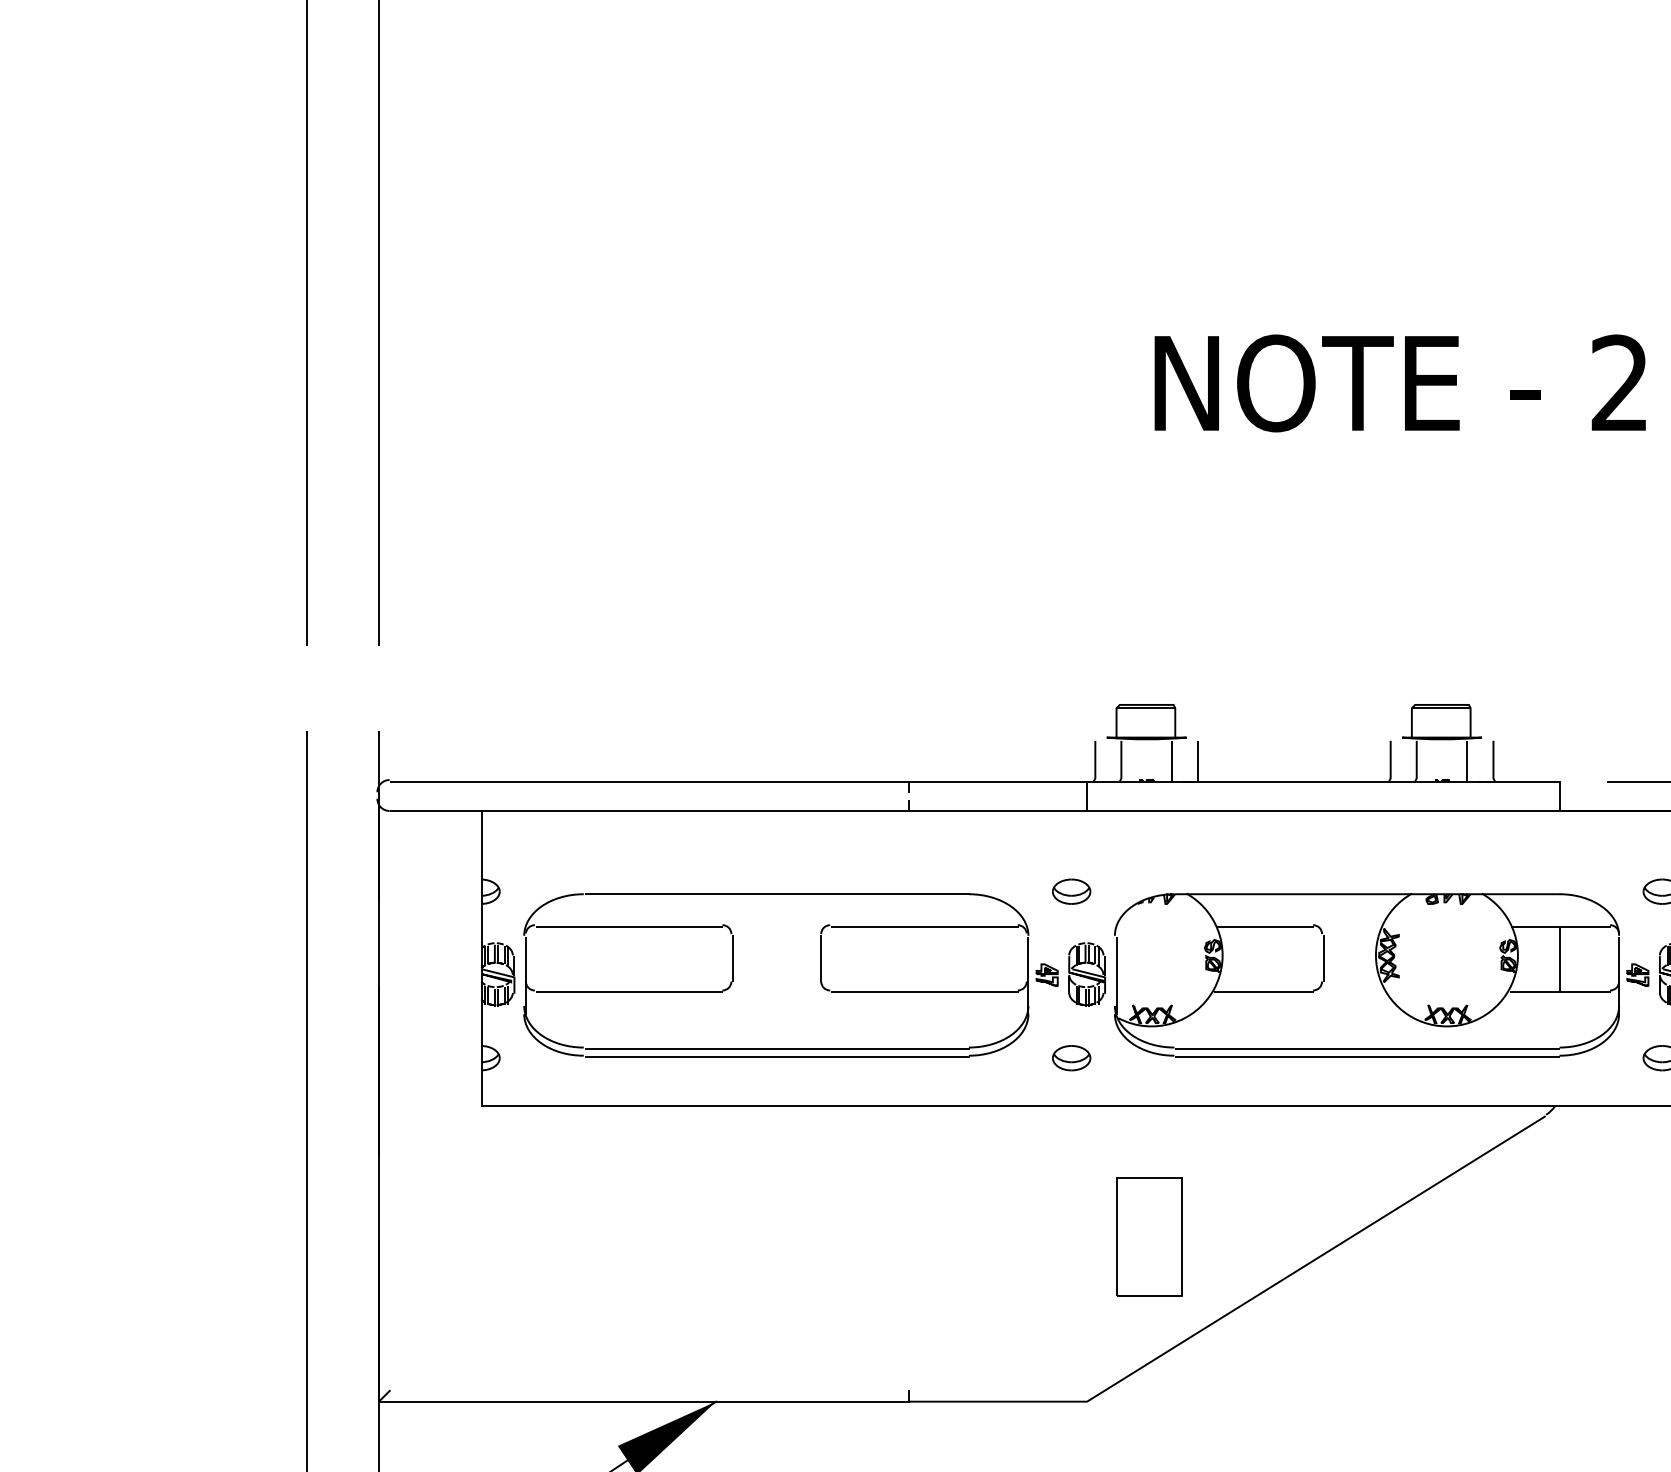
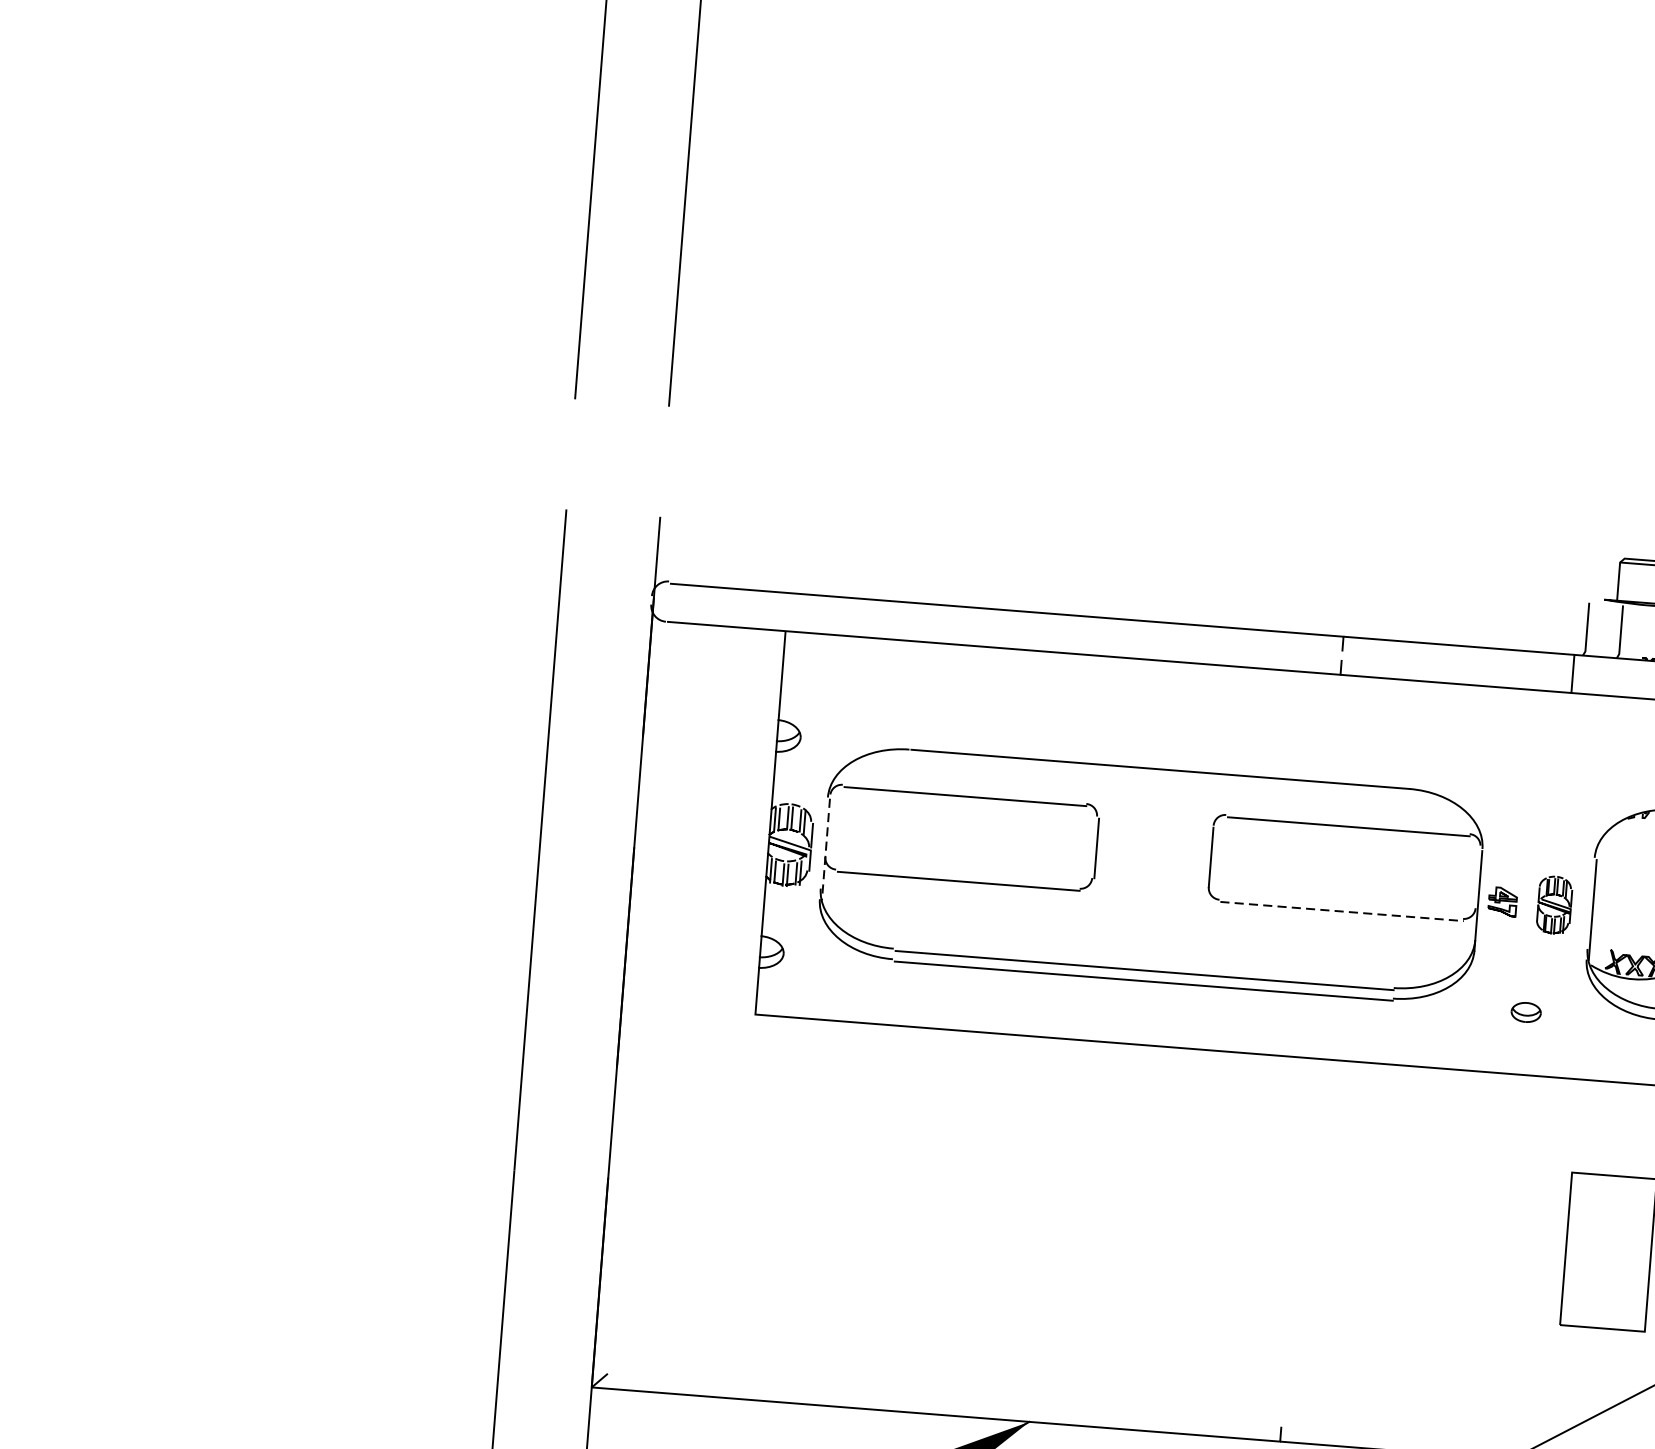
part: (1071, 891) -> (1542, 795), removed
part: (1086, 974) -> (1553, 905), size x0.7
line: (525, 976) -> (825, 850), solid -> dashed
line: (924, 992) -> (1341, 912), solid -> dashed
part: (1071, 1058) -> (1525, 1012), size x0.6

